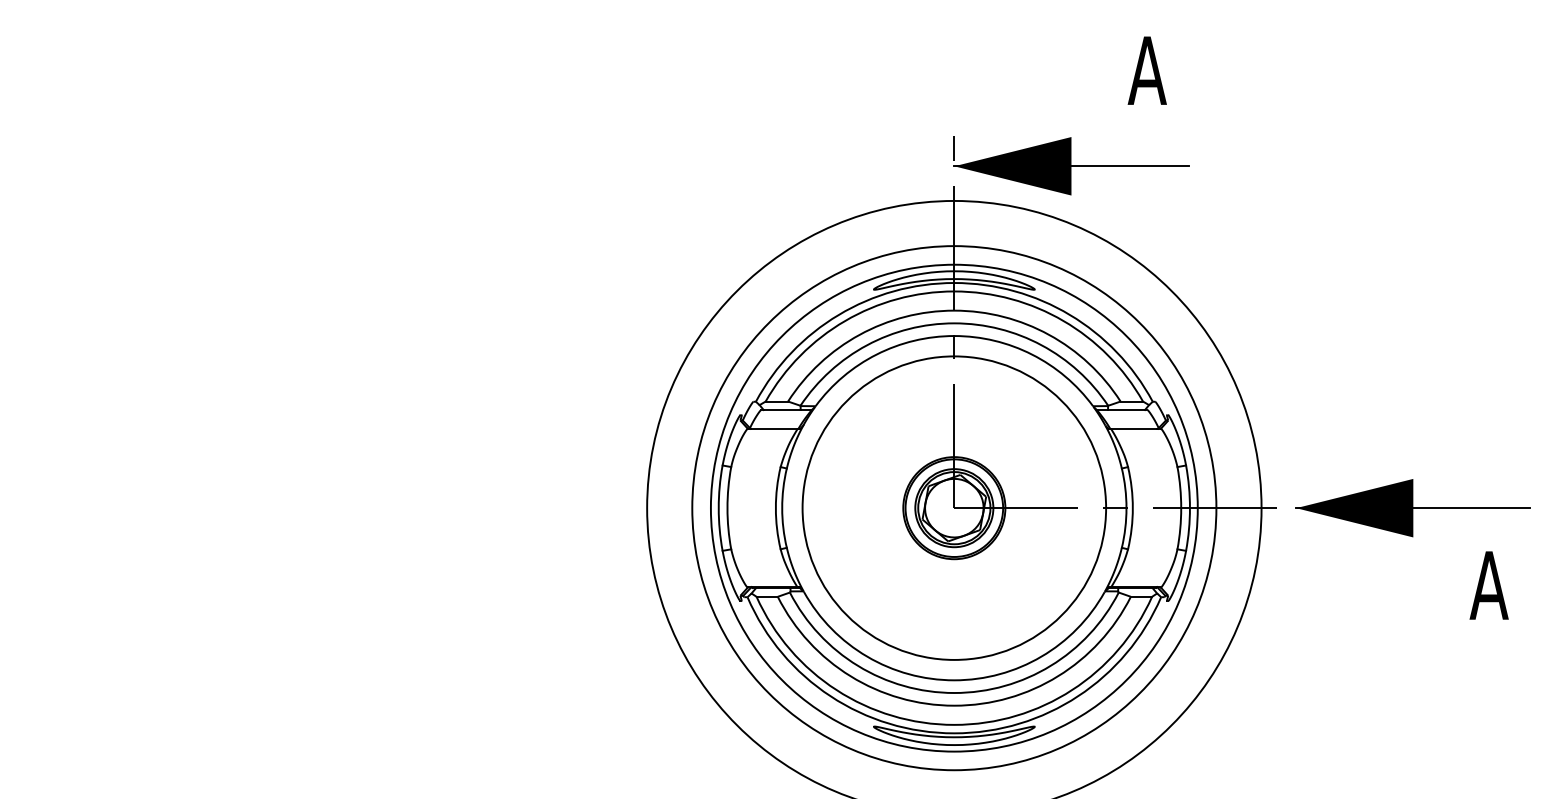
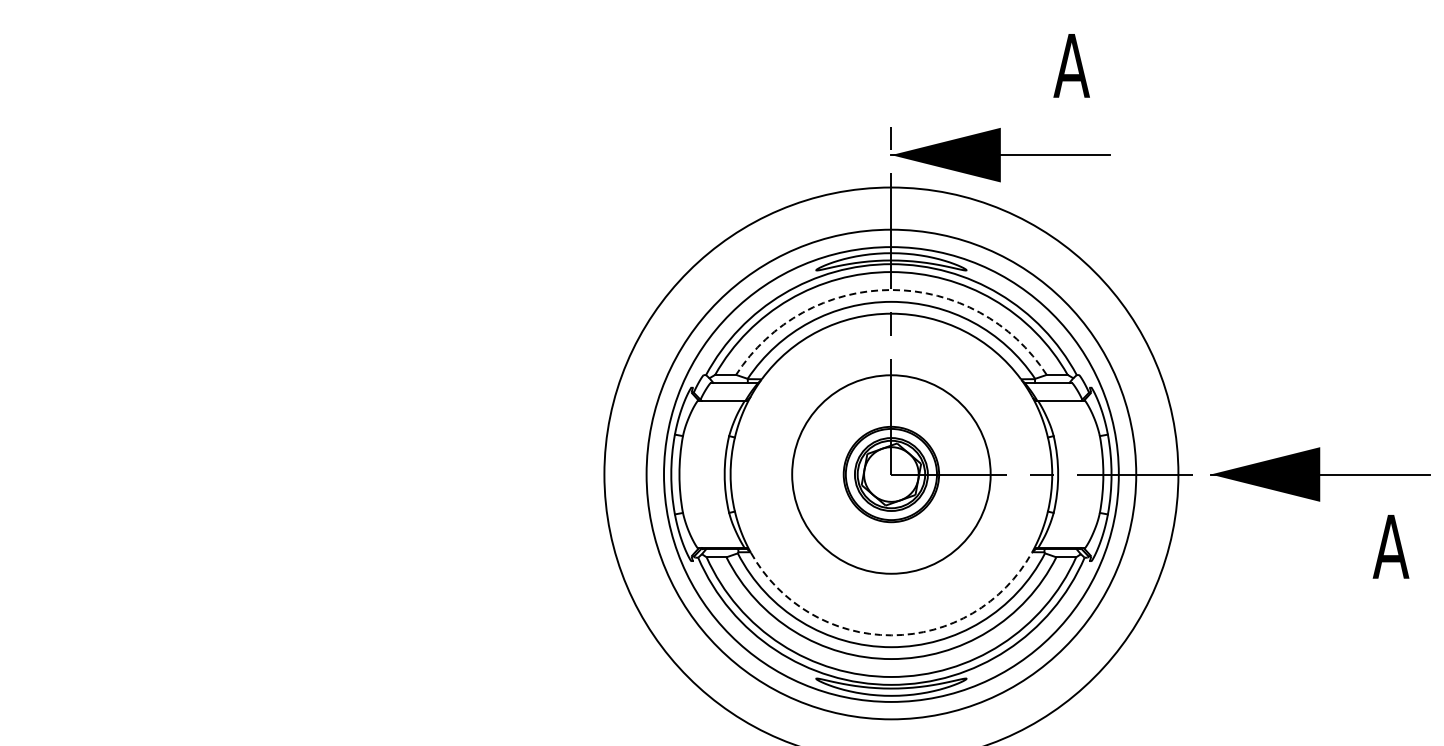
arc: (954, 311) -> (891, 290), solid -> dashed
circle: (954, 508) -> (891, 474), size x0.7
arc: (954, 680) -> (891, 635), solid -> dashed

